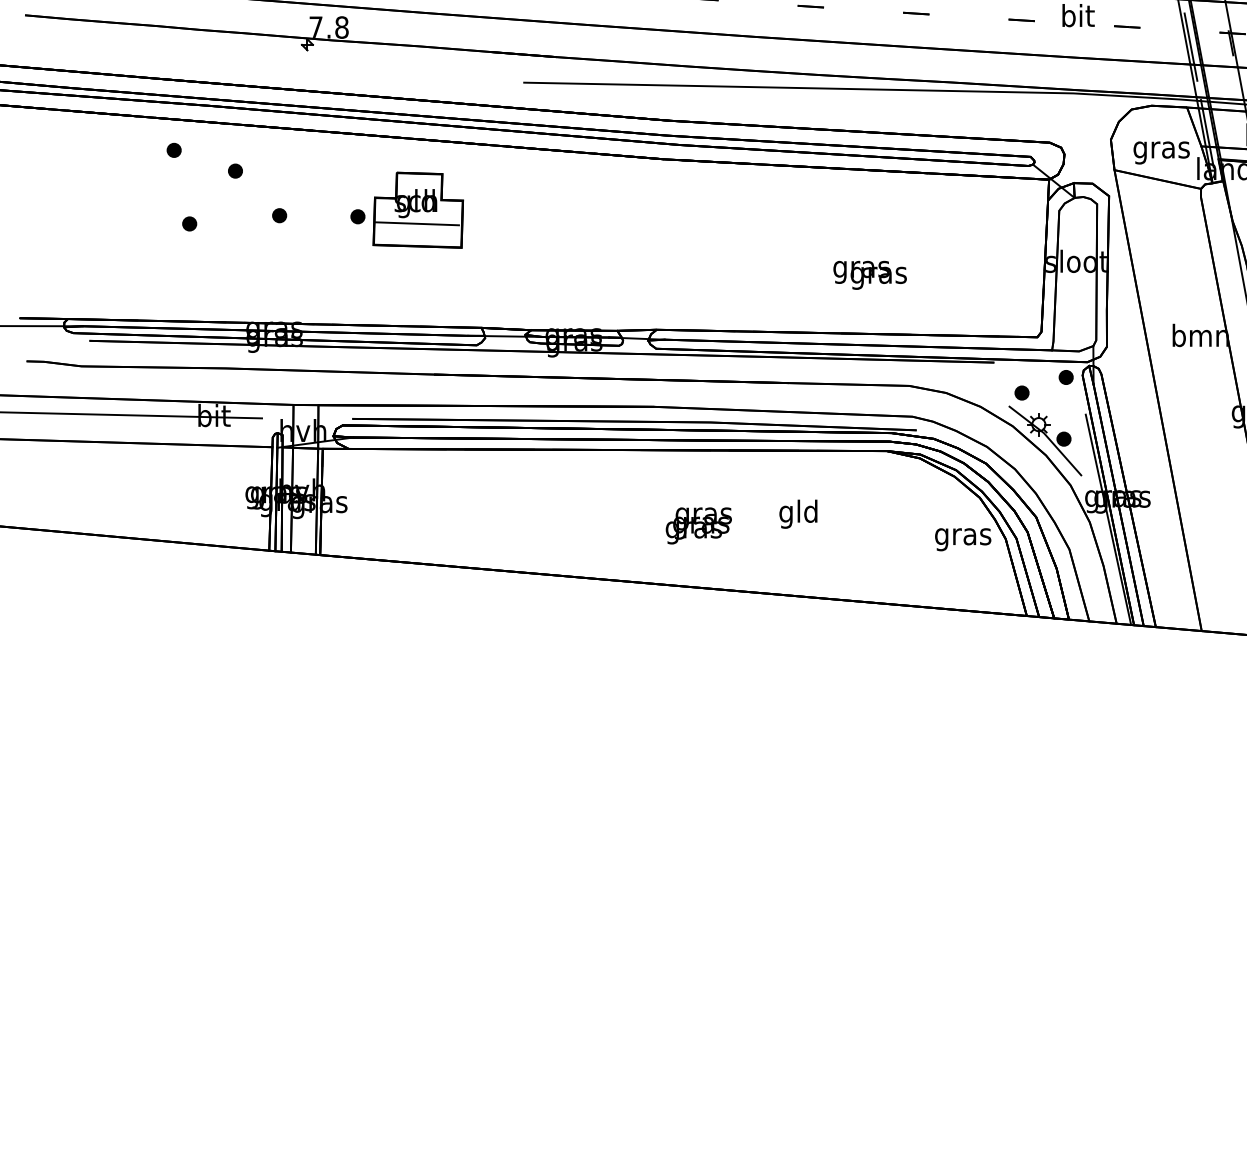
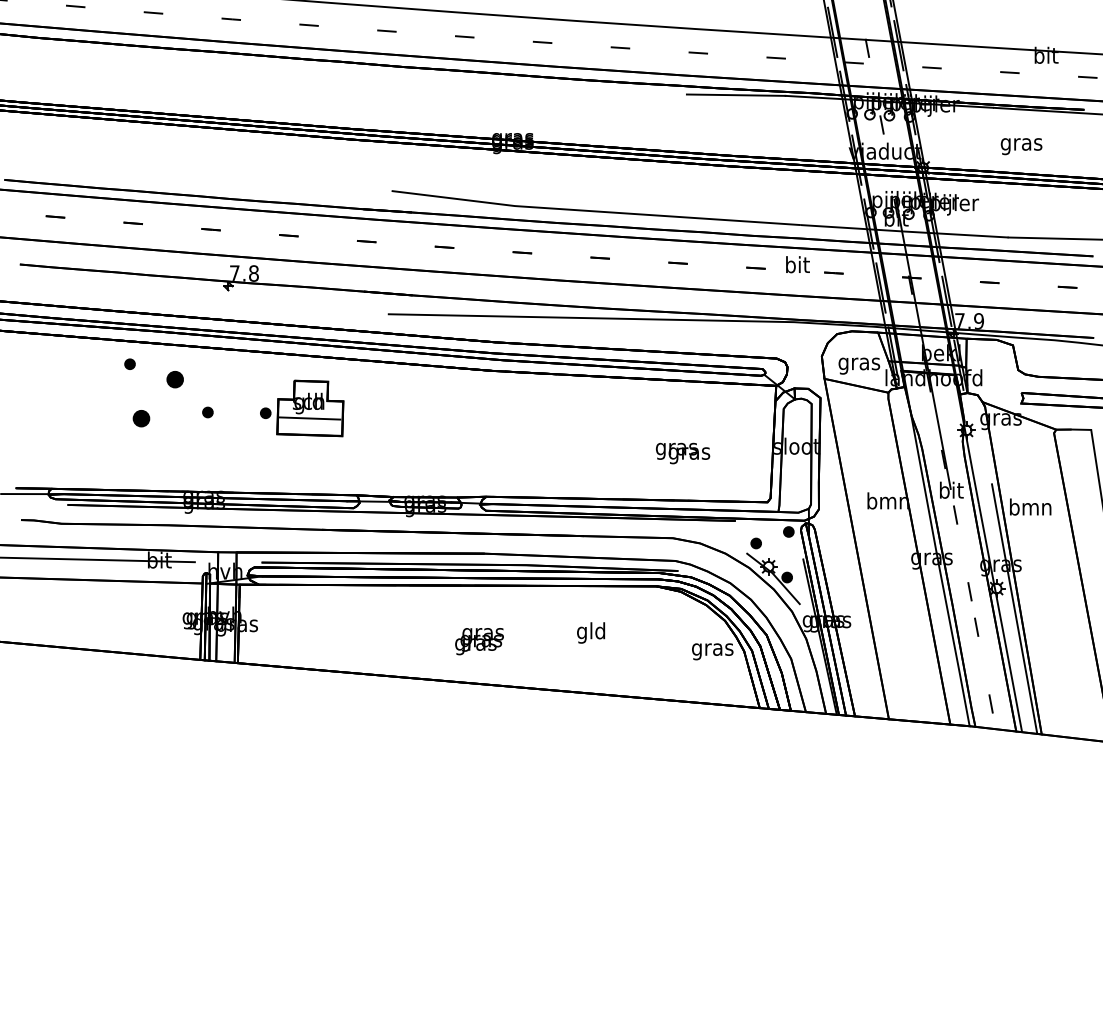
part: (235, 171) -> (175, 379), size x1.6
part: (189, 223) -> (141, 418), size x1.6
text: (870, 275) -> (683, 453), moved
text: (698, 525) -> (479, 641), moved

